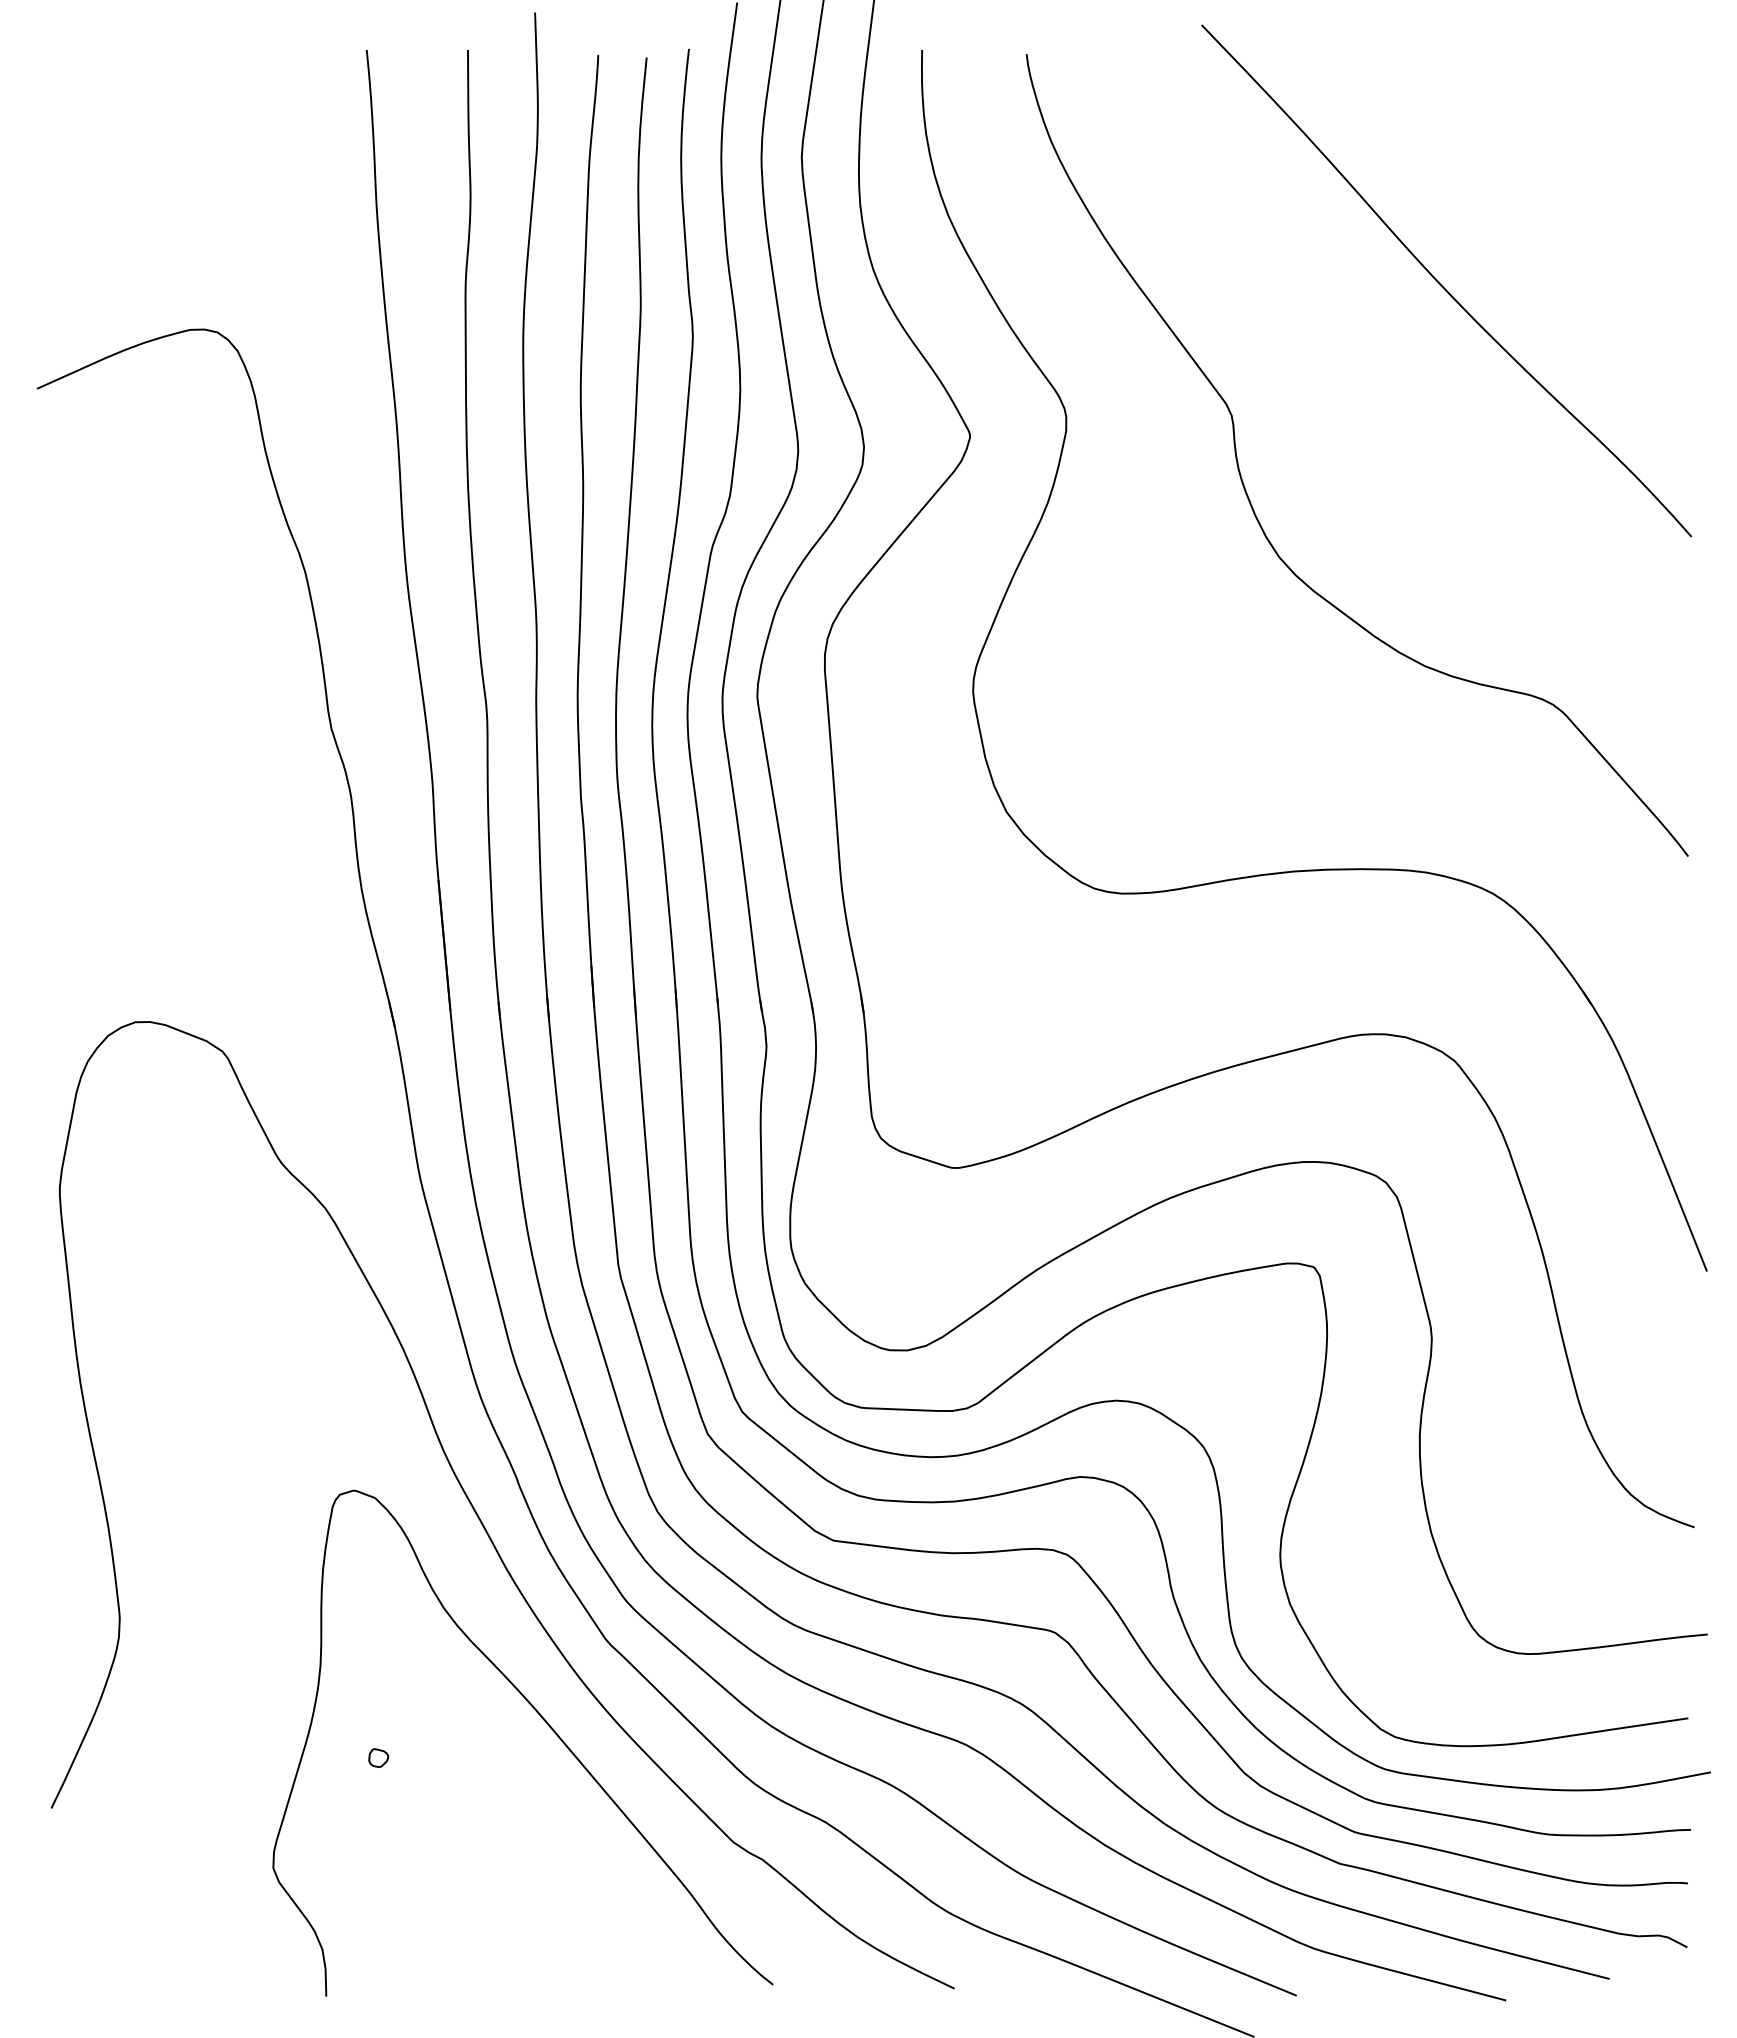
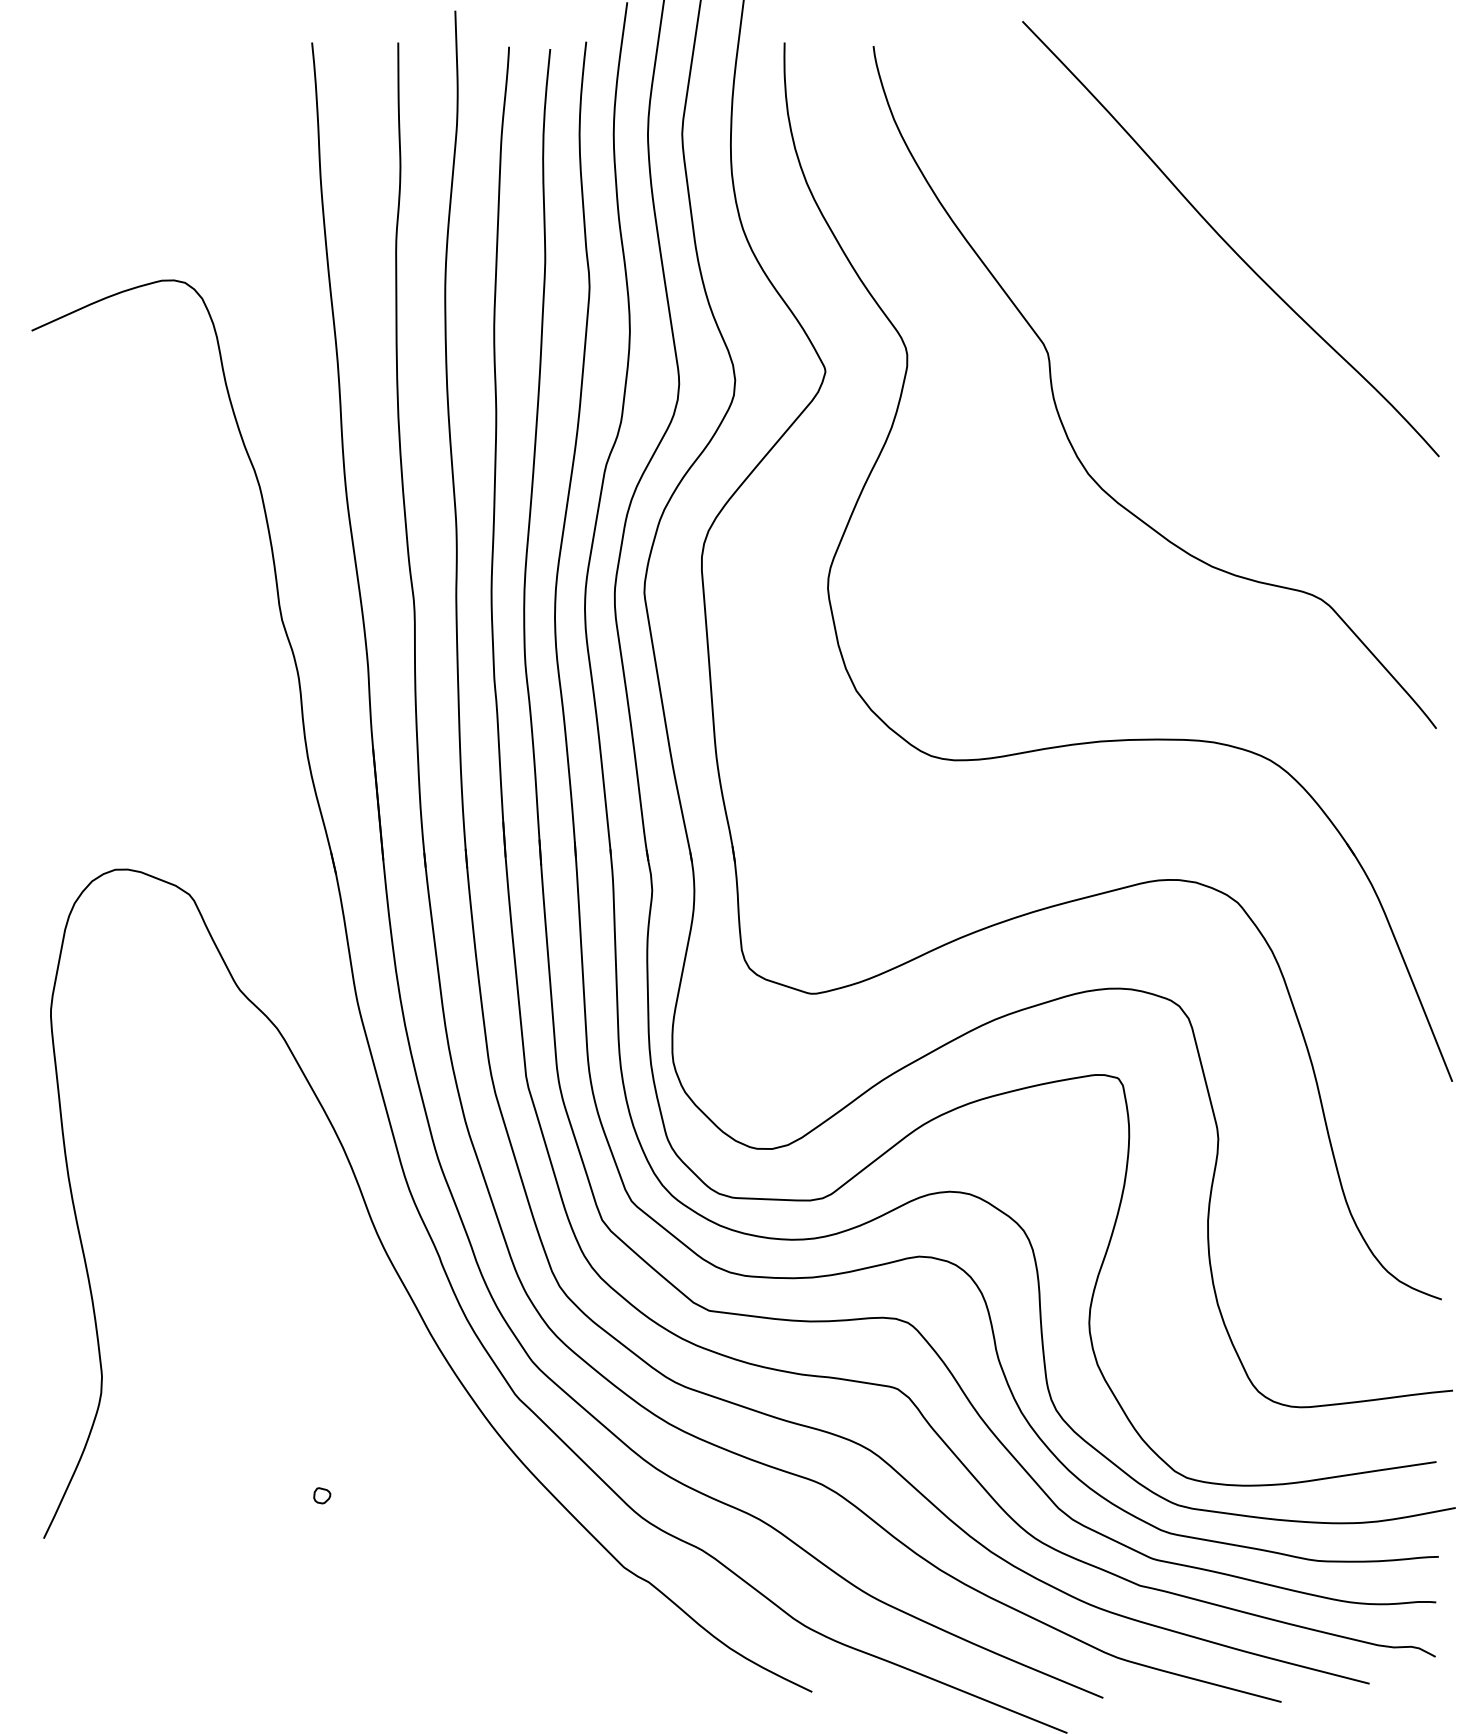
curve: (543, 1720) -> (462, 1463), removed

